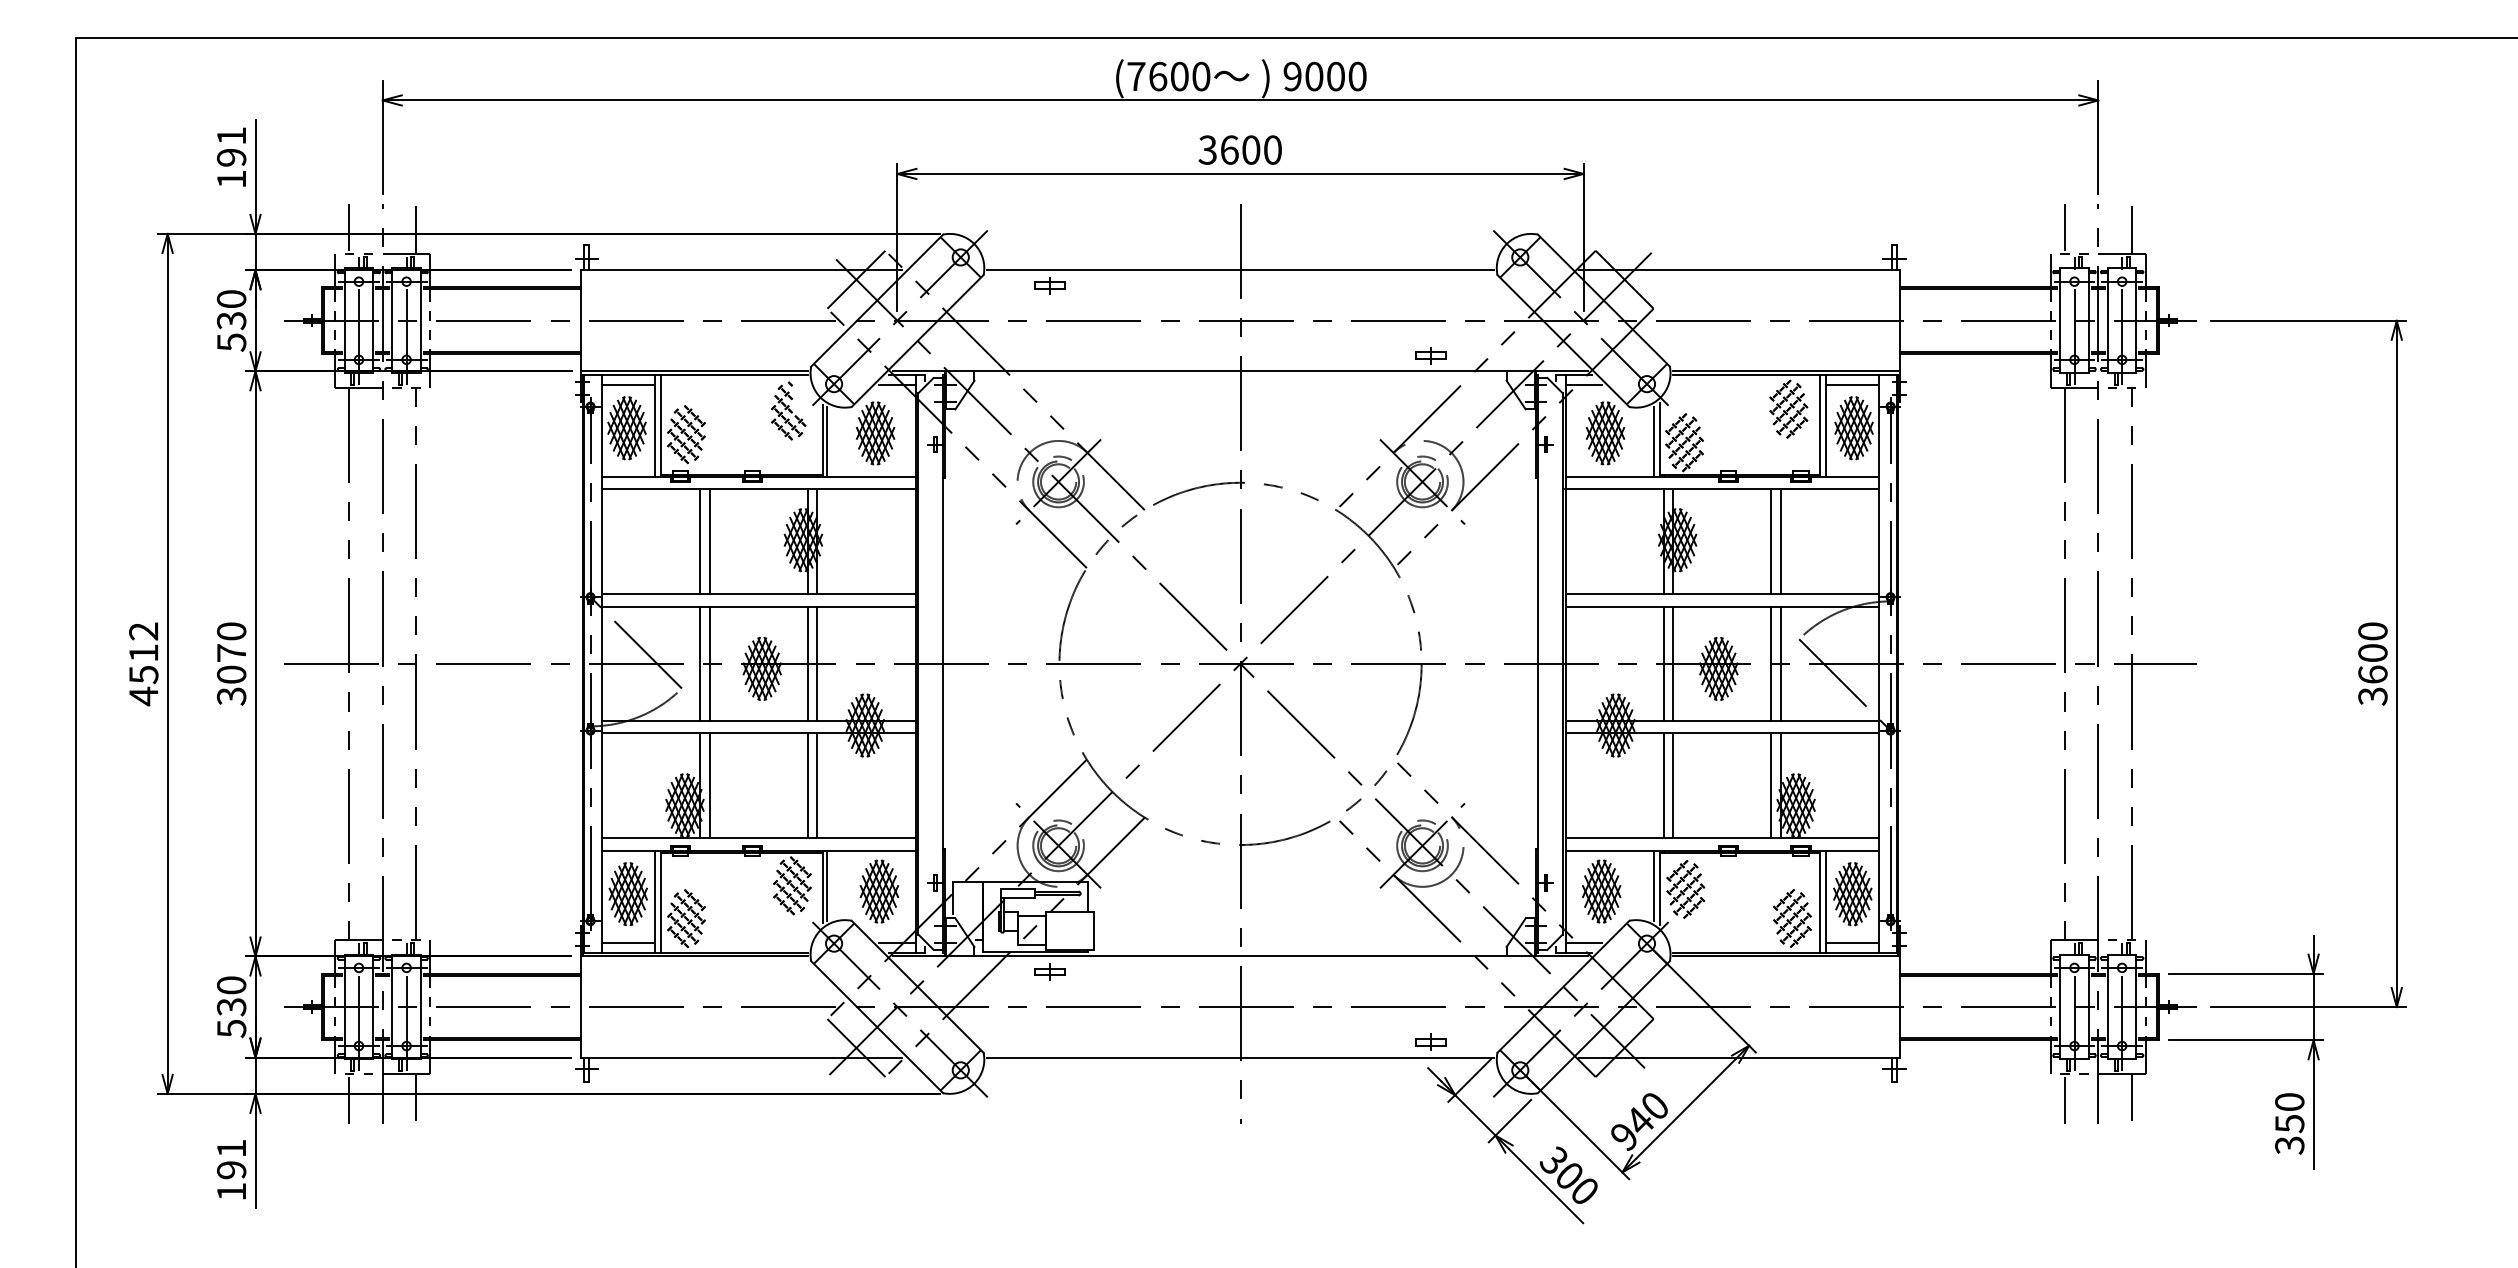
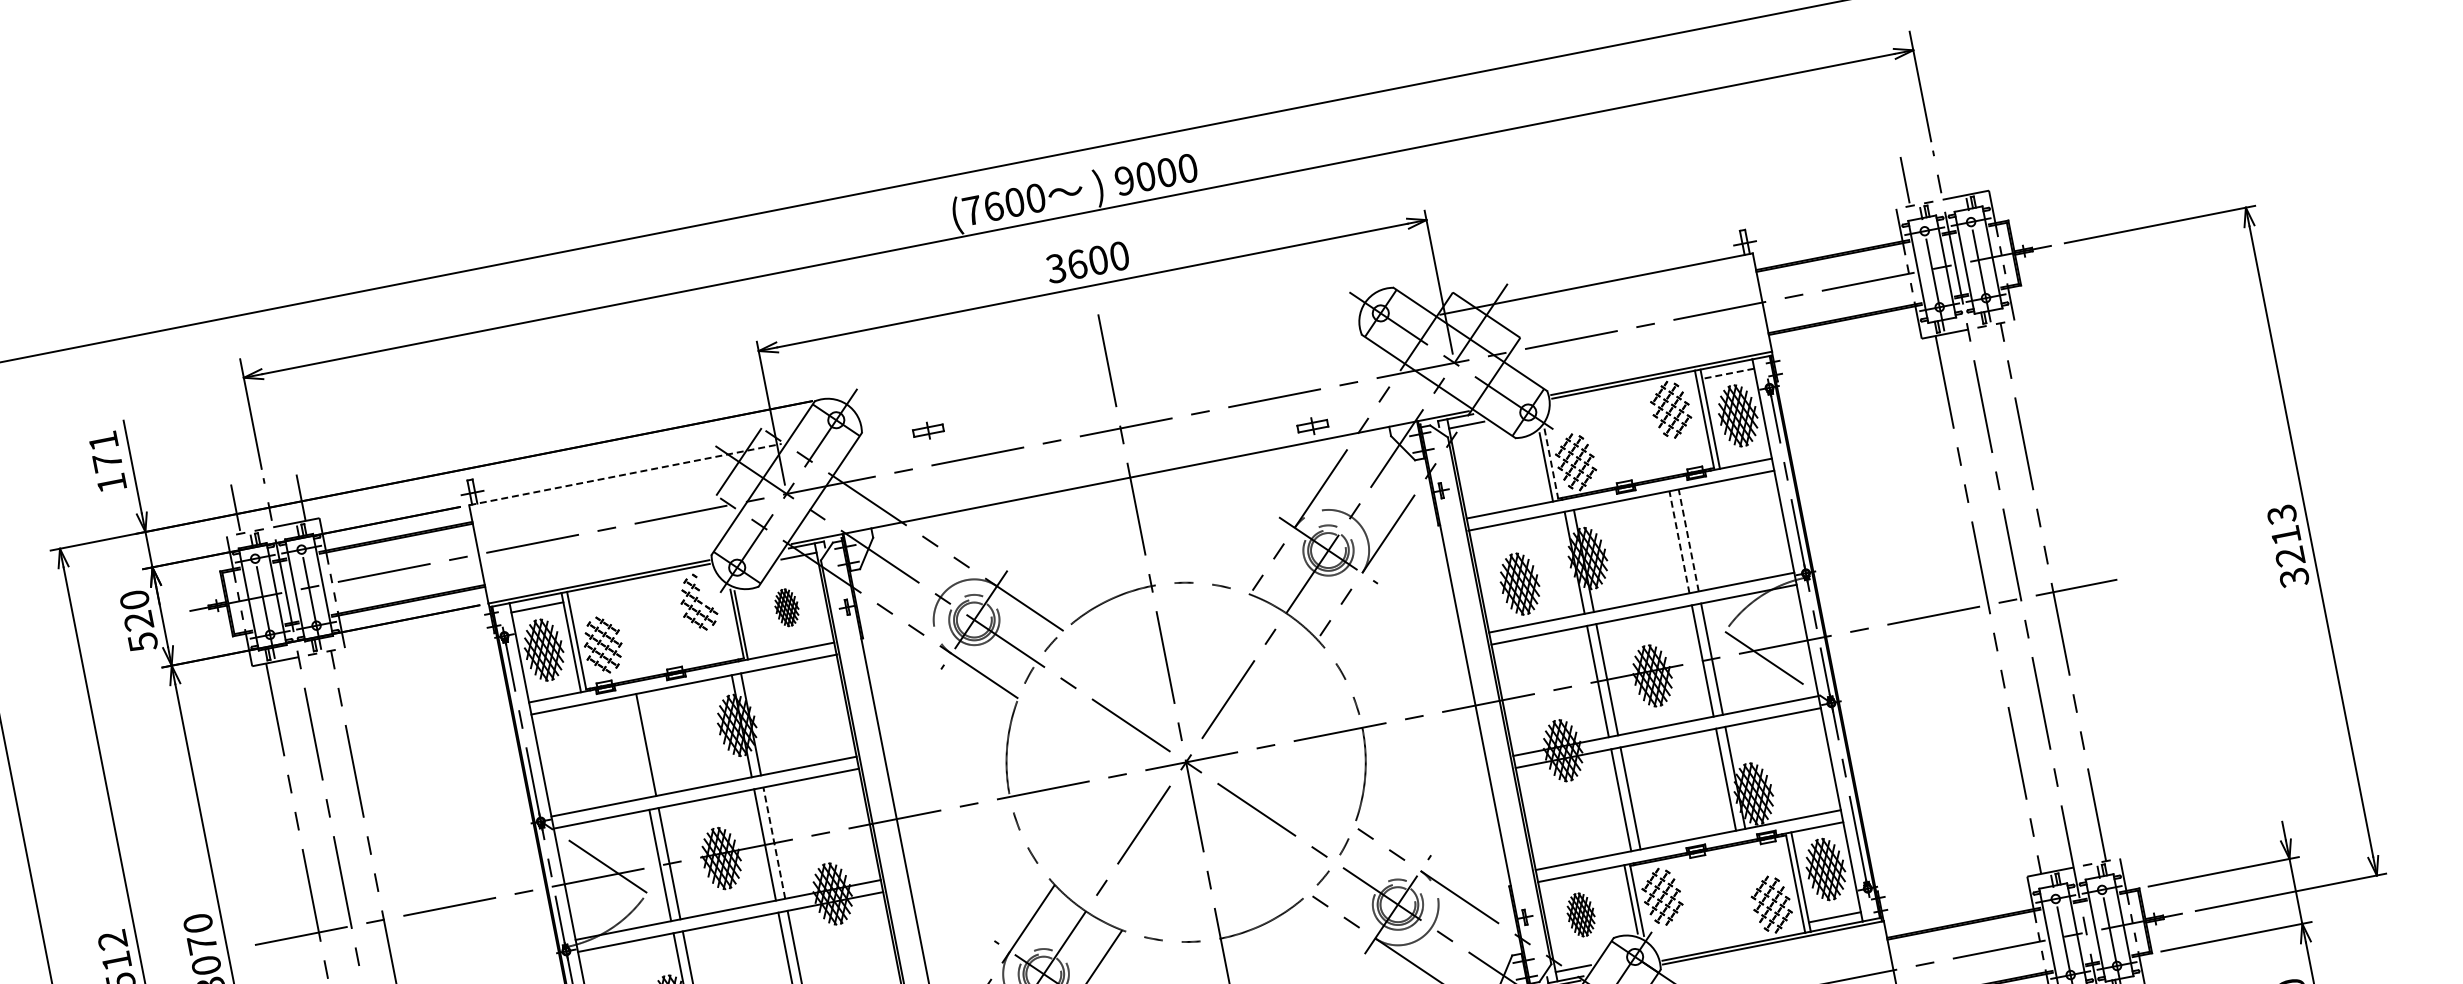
text: (231, 157) -> (107, 462), 191 -> 171
line: (2131, 228) -> (1970, 168), removed
line: (741, 270) -> (625, 474), solid -> dashed
line: (1240, 270) -> (1111, 379), removed
text: (231, 321) -> (138, 621), 530 -> 520
line: (1852, 384) -> (1728, 373), solid -> dashed
part: (875, 433) -> (786, 607), size x0.6
part: (1605, 433) -> (1520, 584), moved
line: (1659, 439) -> (1551, 463), solid -> dashed
line: (700, 541) -> (637, 746), removed
line: (1771, 541) -> (1679, 541), solid -> dashed
line: (1780, 541) -> (1688, 540), solid -> dashed
text: (2372, 652) -> (2285, 535), 3600 -> 3213
line: (817, 663) -> (774, 842), solid -> dashed
part: (1601, 891) -> (1580, 914), size x0.7

